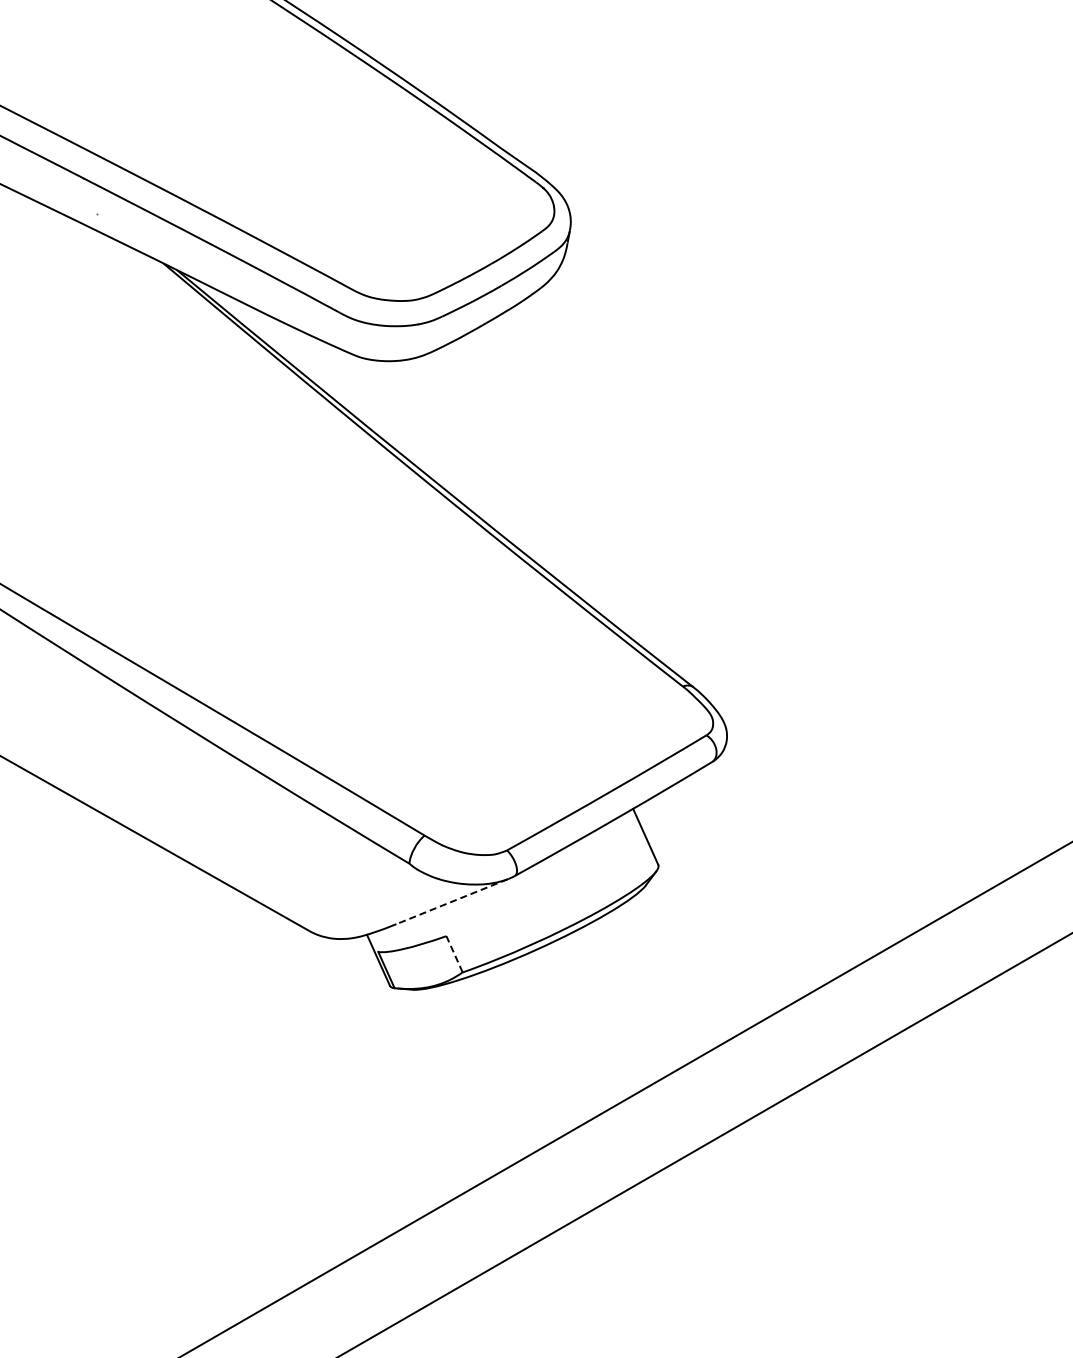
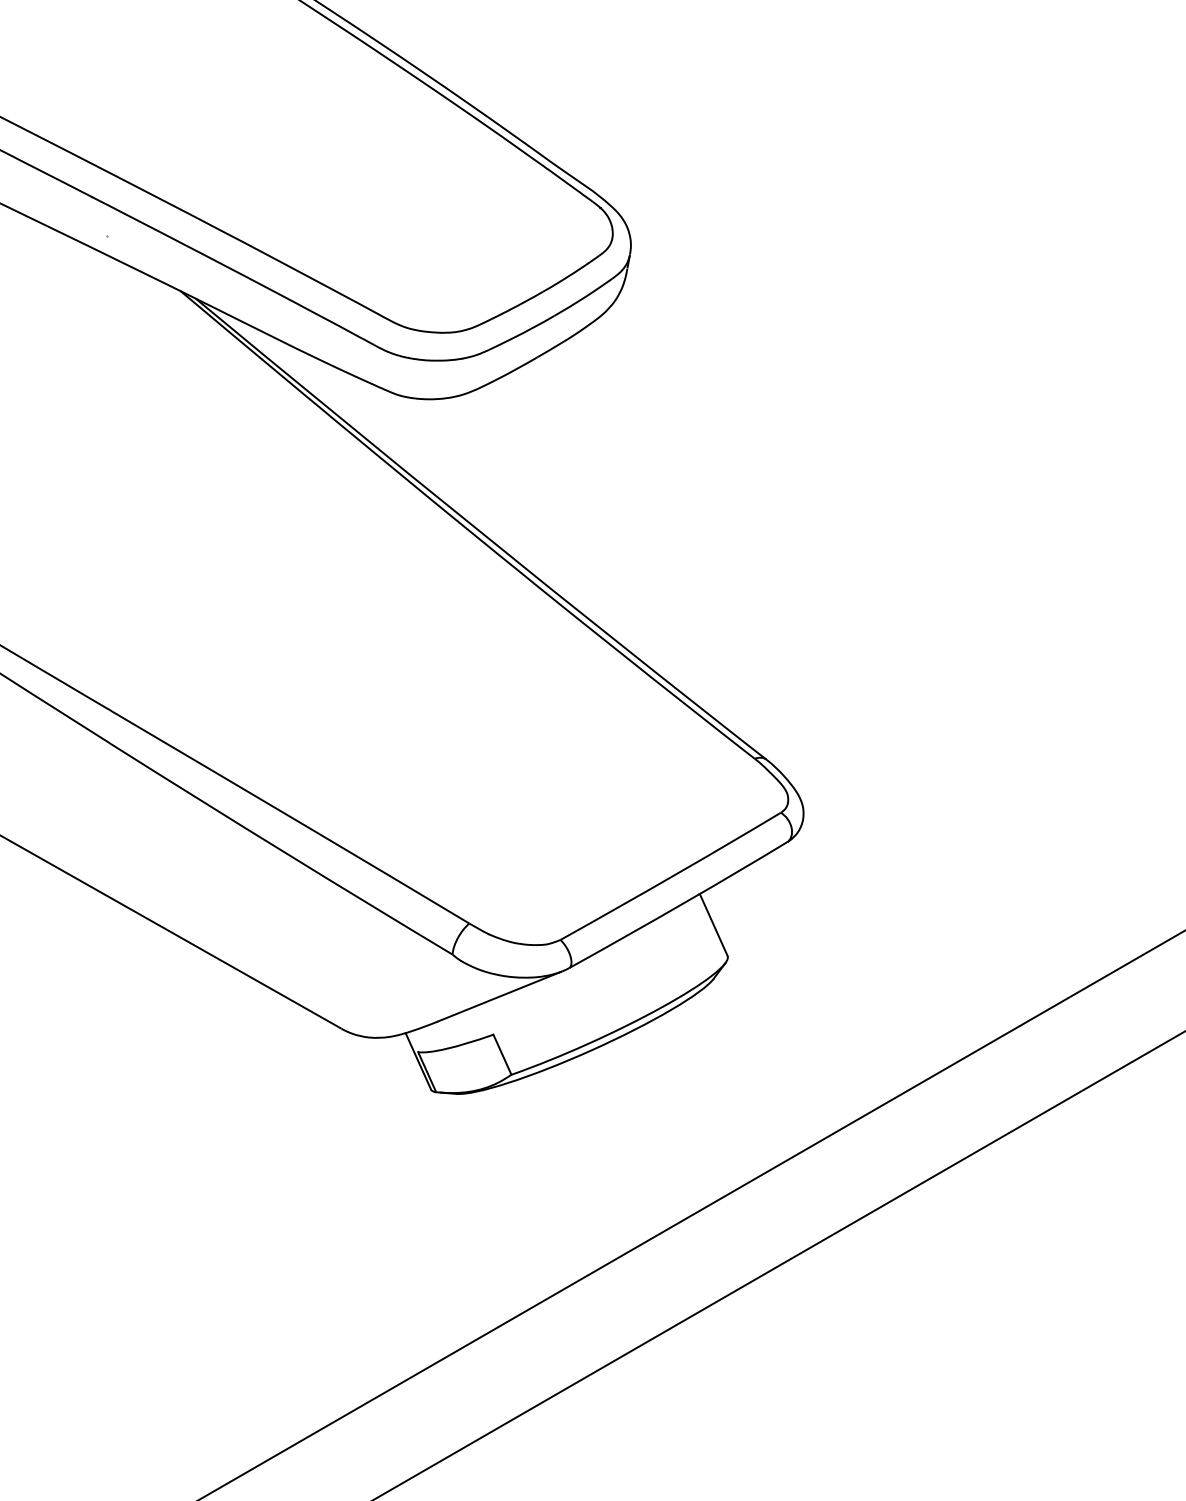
line: (452, 901) -> (500, 996), dashed -> solid
line: (454, 954) -> (502, 1054), dashed -> solid

